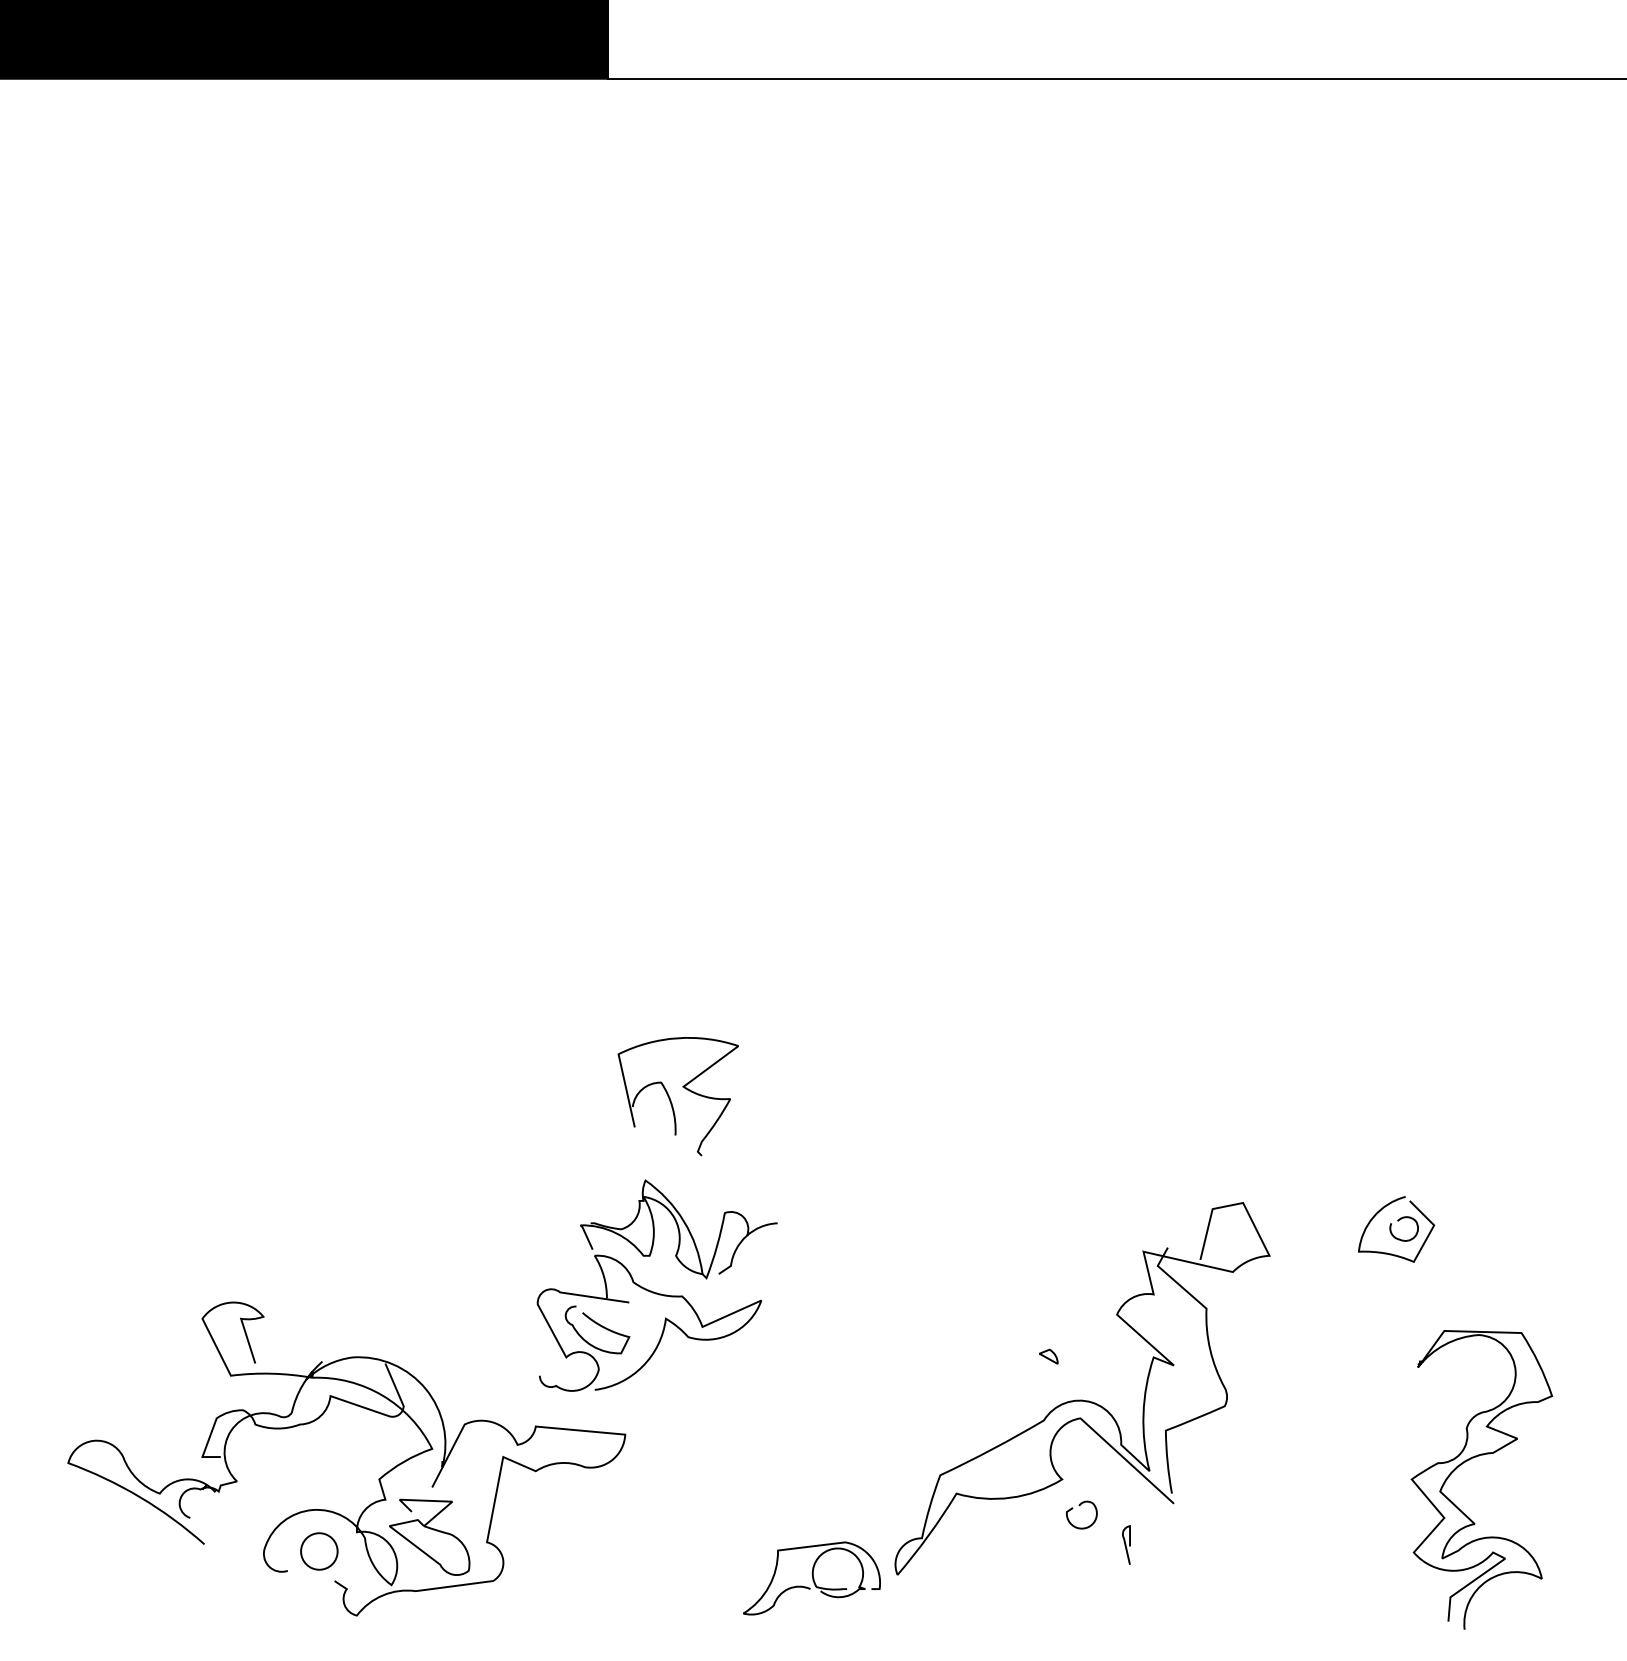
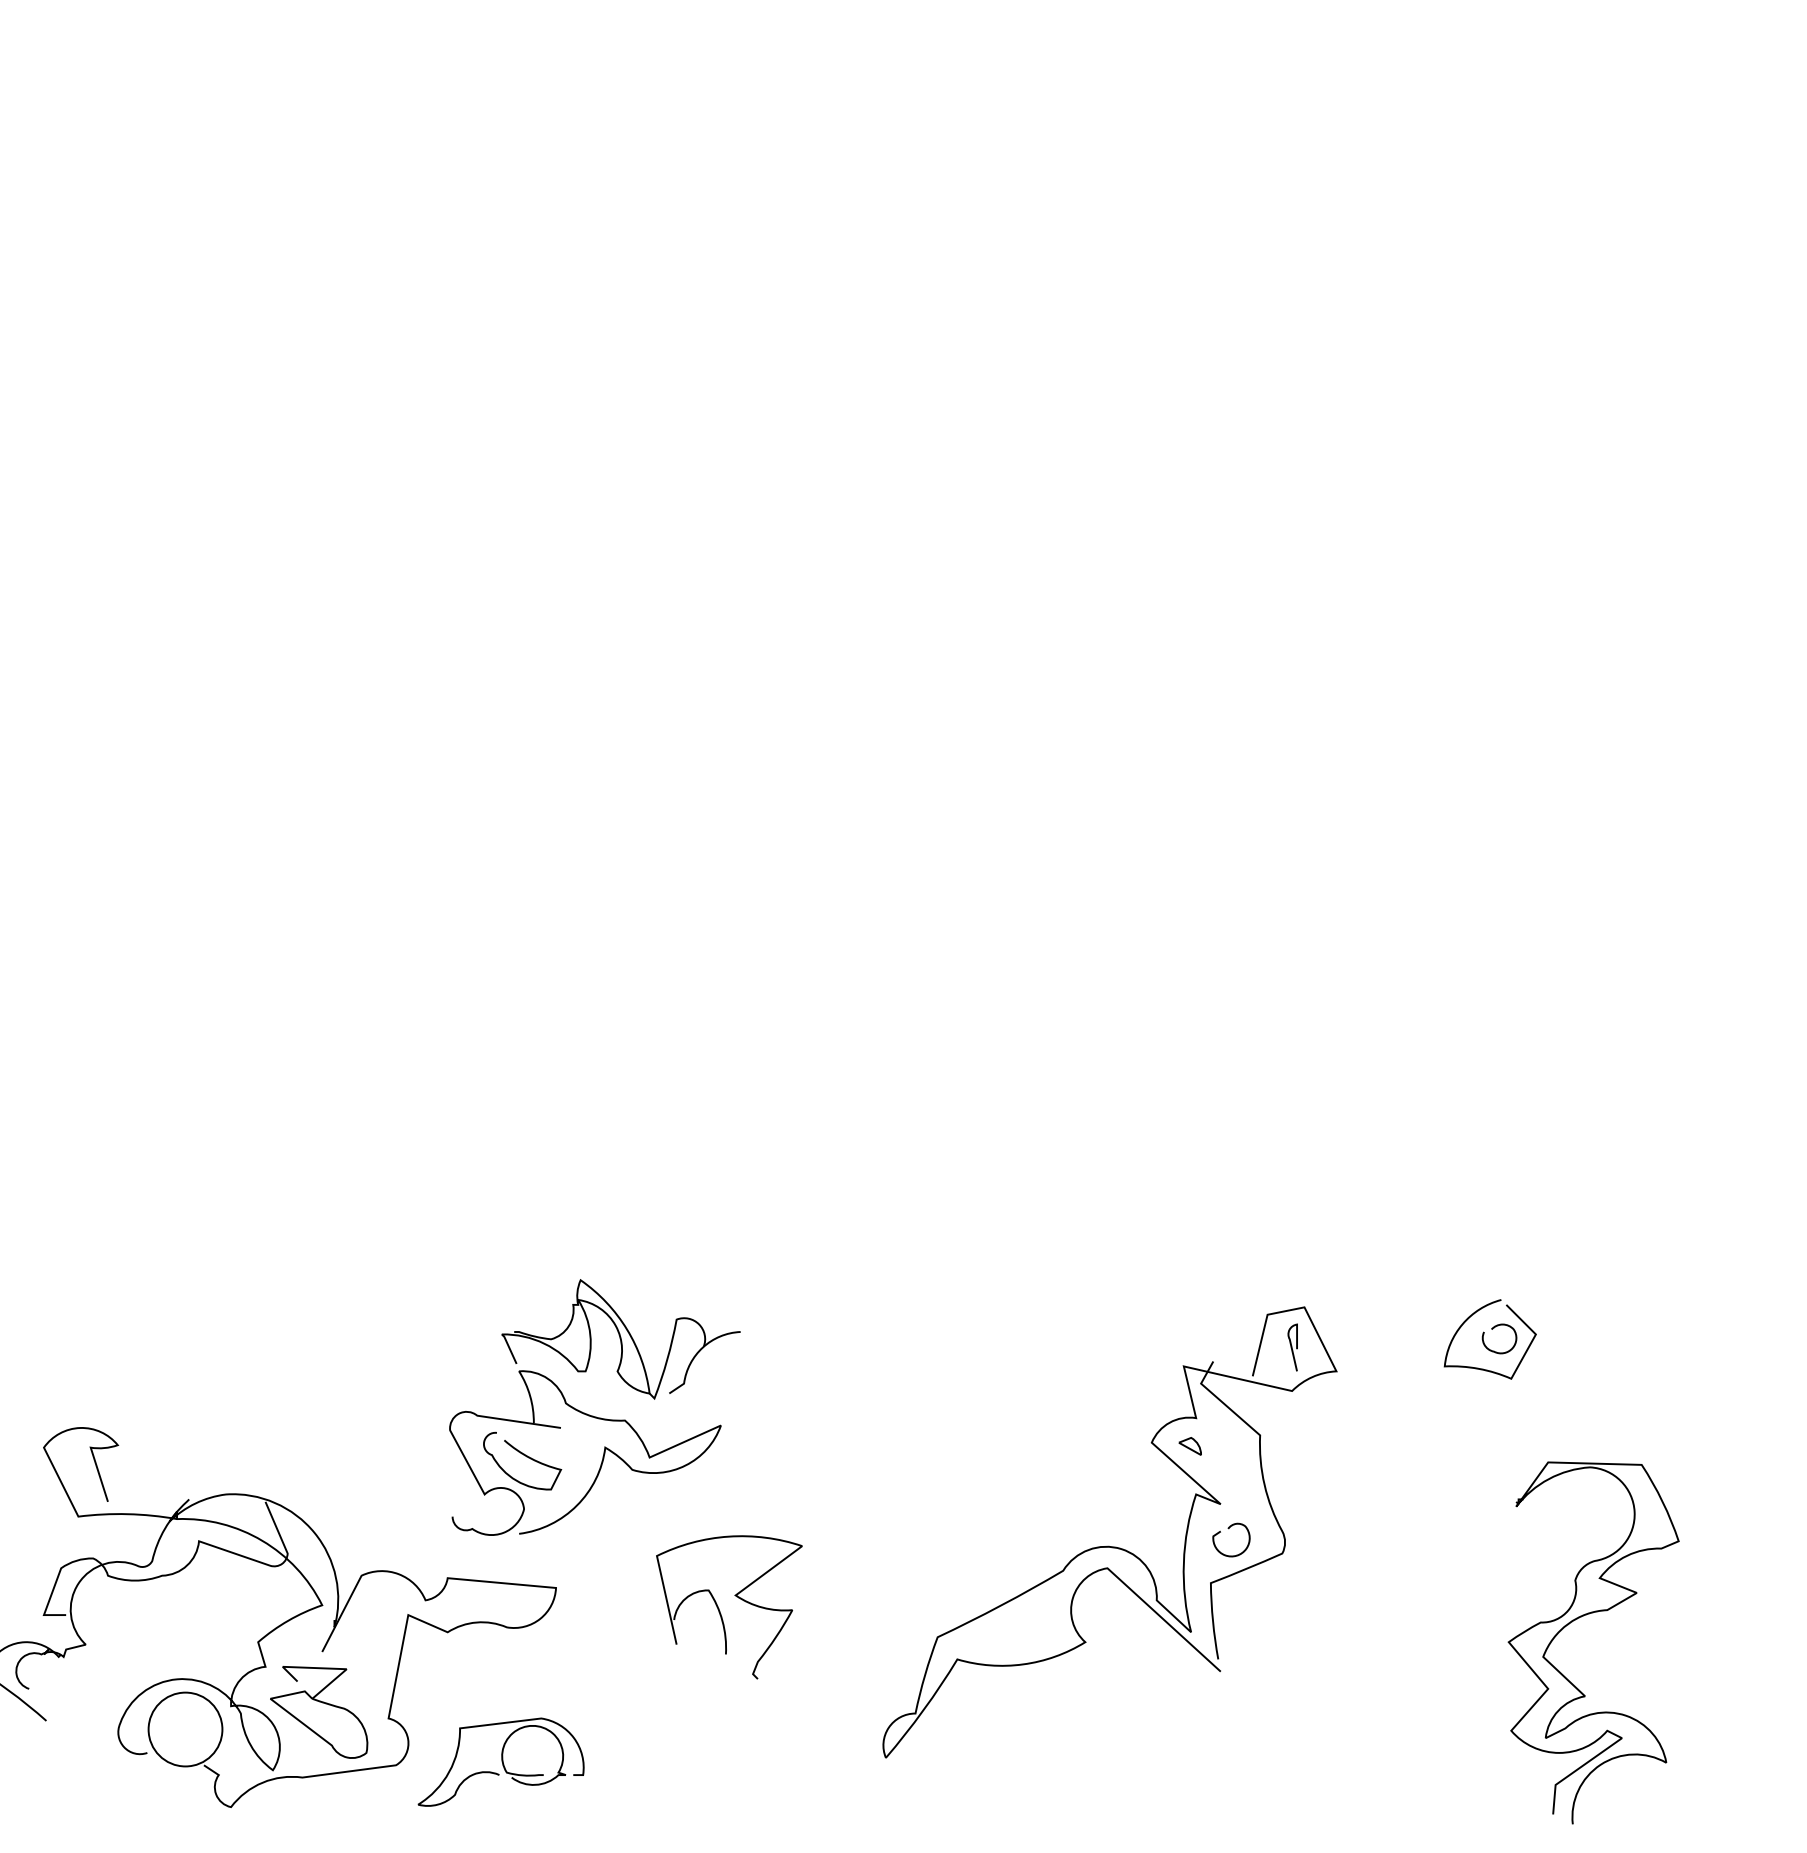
part: (670, 1097) -> (719, 1608), moved
part: (1048, 1356) -> (1189, 1446), moved
curve: (1079, 1506) -> (1228, 1529), moved
curve: (1126, 1544) -> (1292, 1346), moved
circle: (318, 1551) -> (184, 1729), size x1.67
part: (811, 1578) -> (500, 1762), moved

